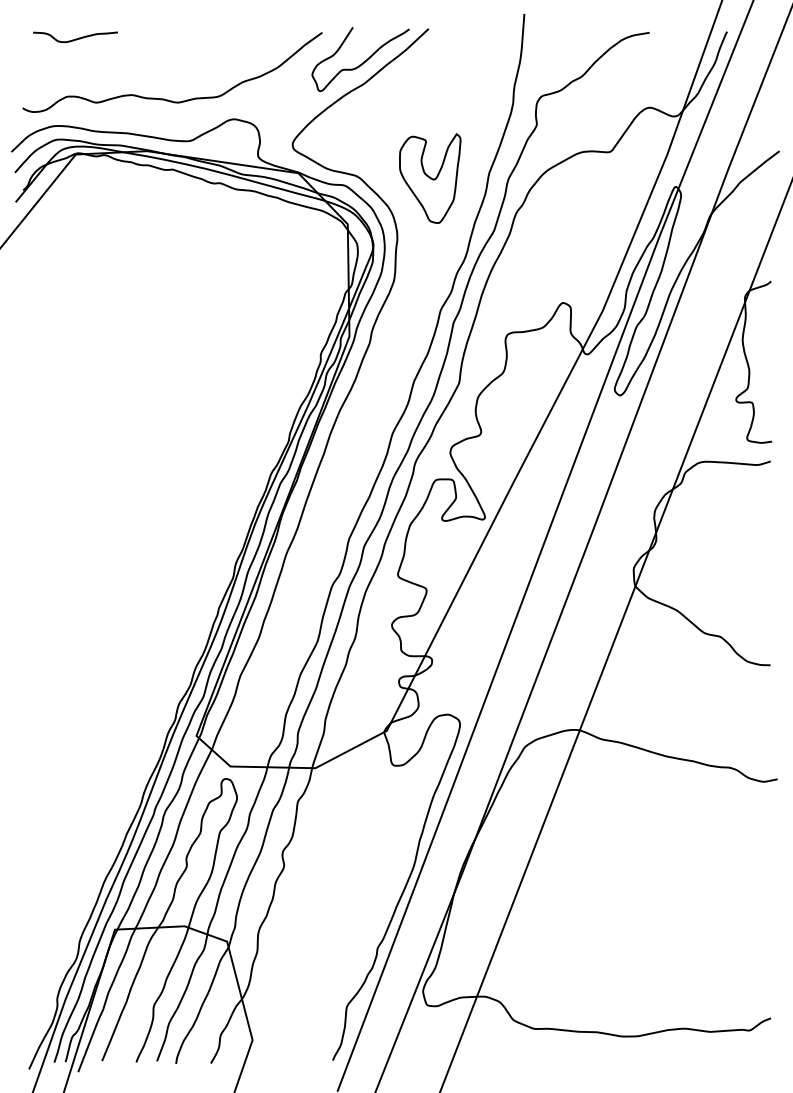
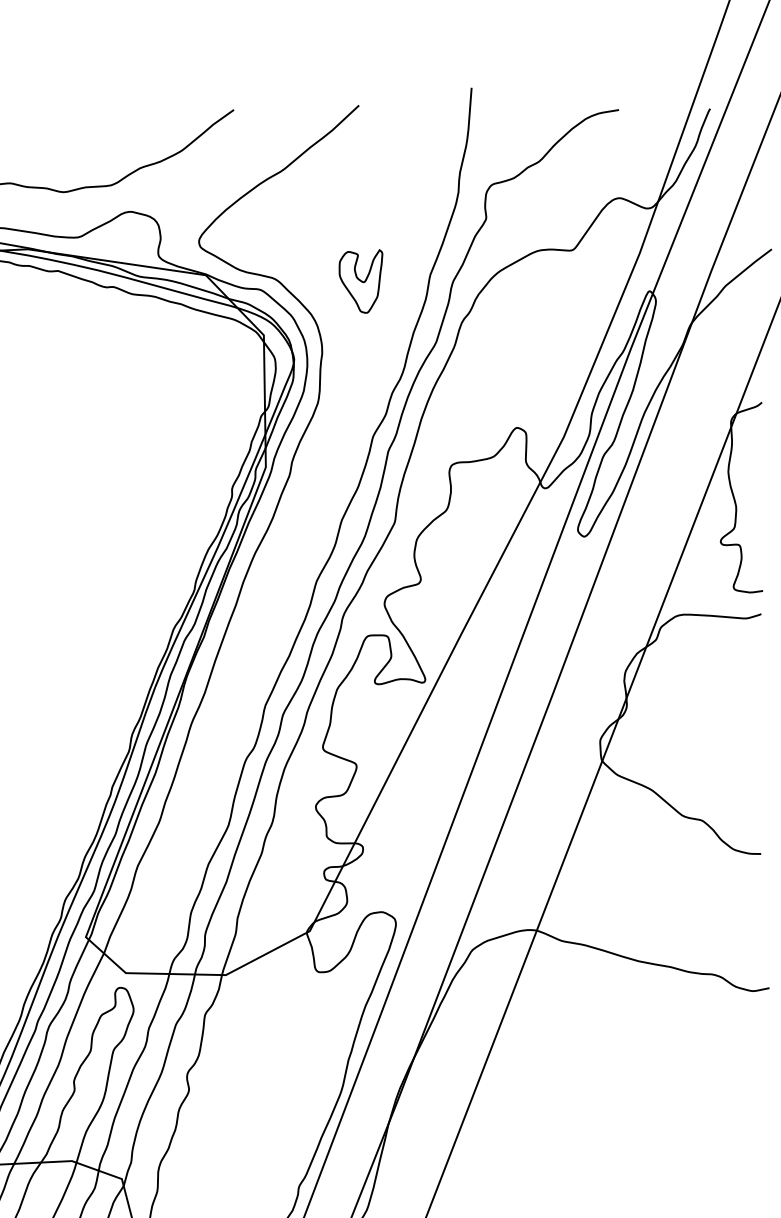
curve: (363, 61) -> (282, 143), removed
part: (430, 178) -> (361, 281), size x0.6

